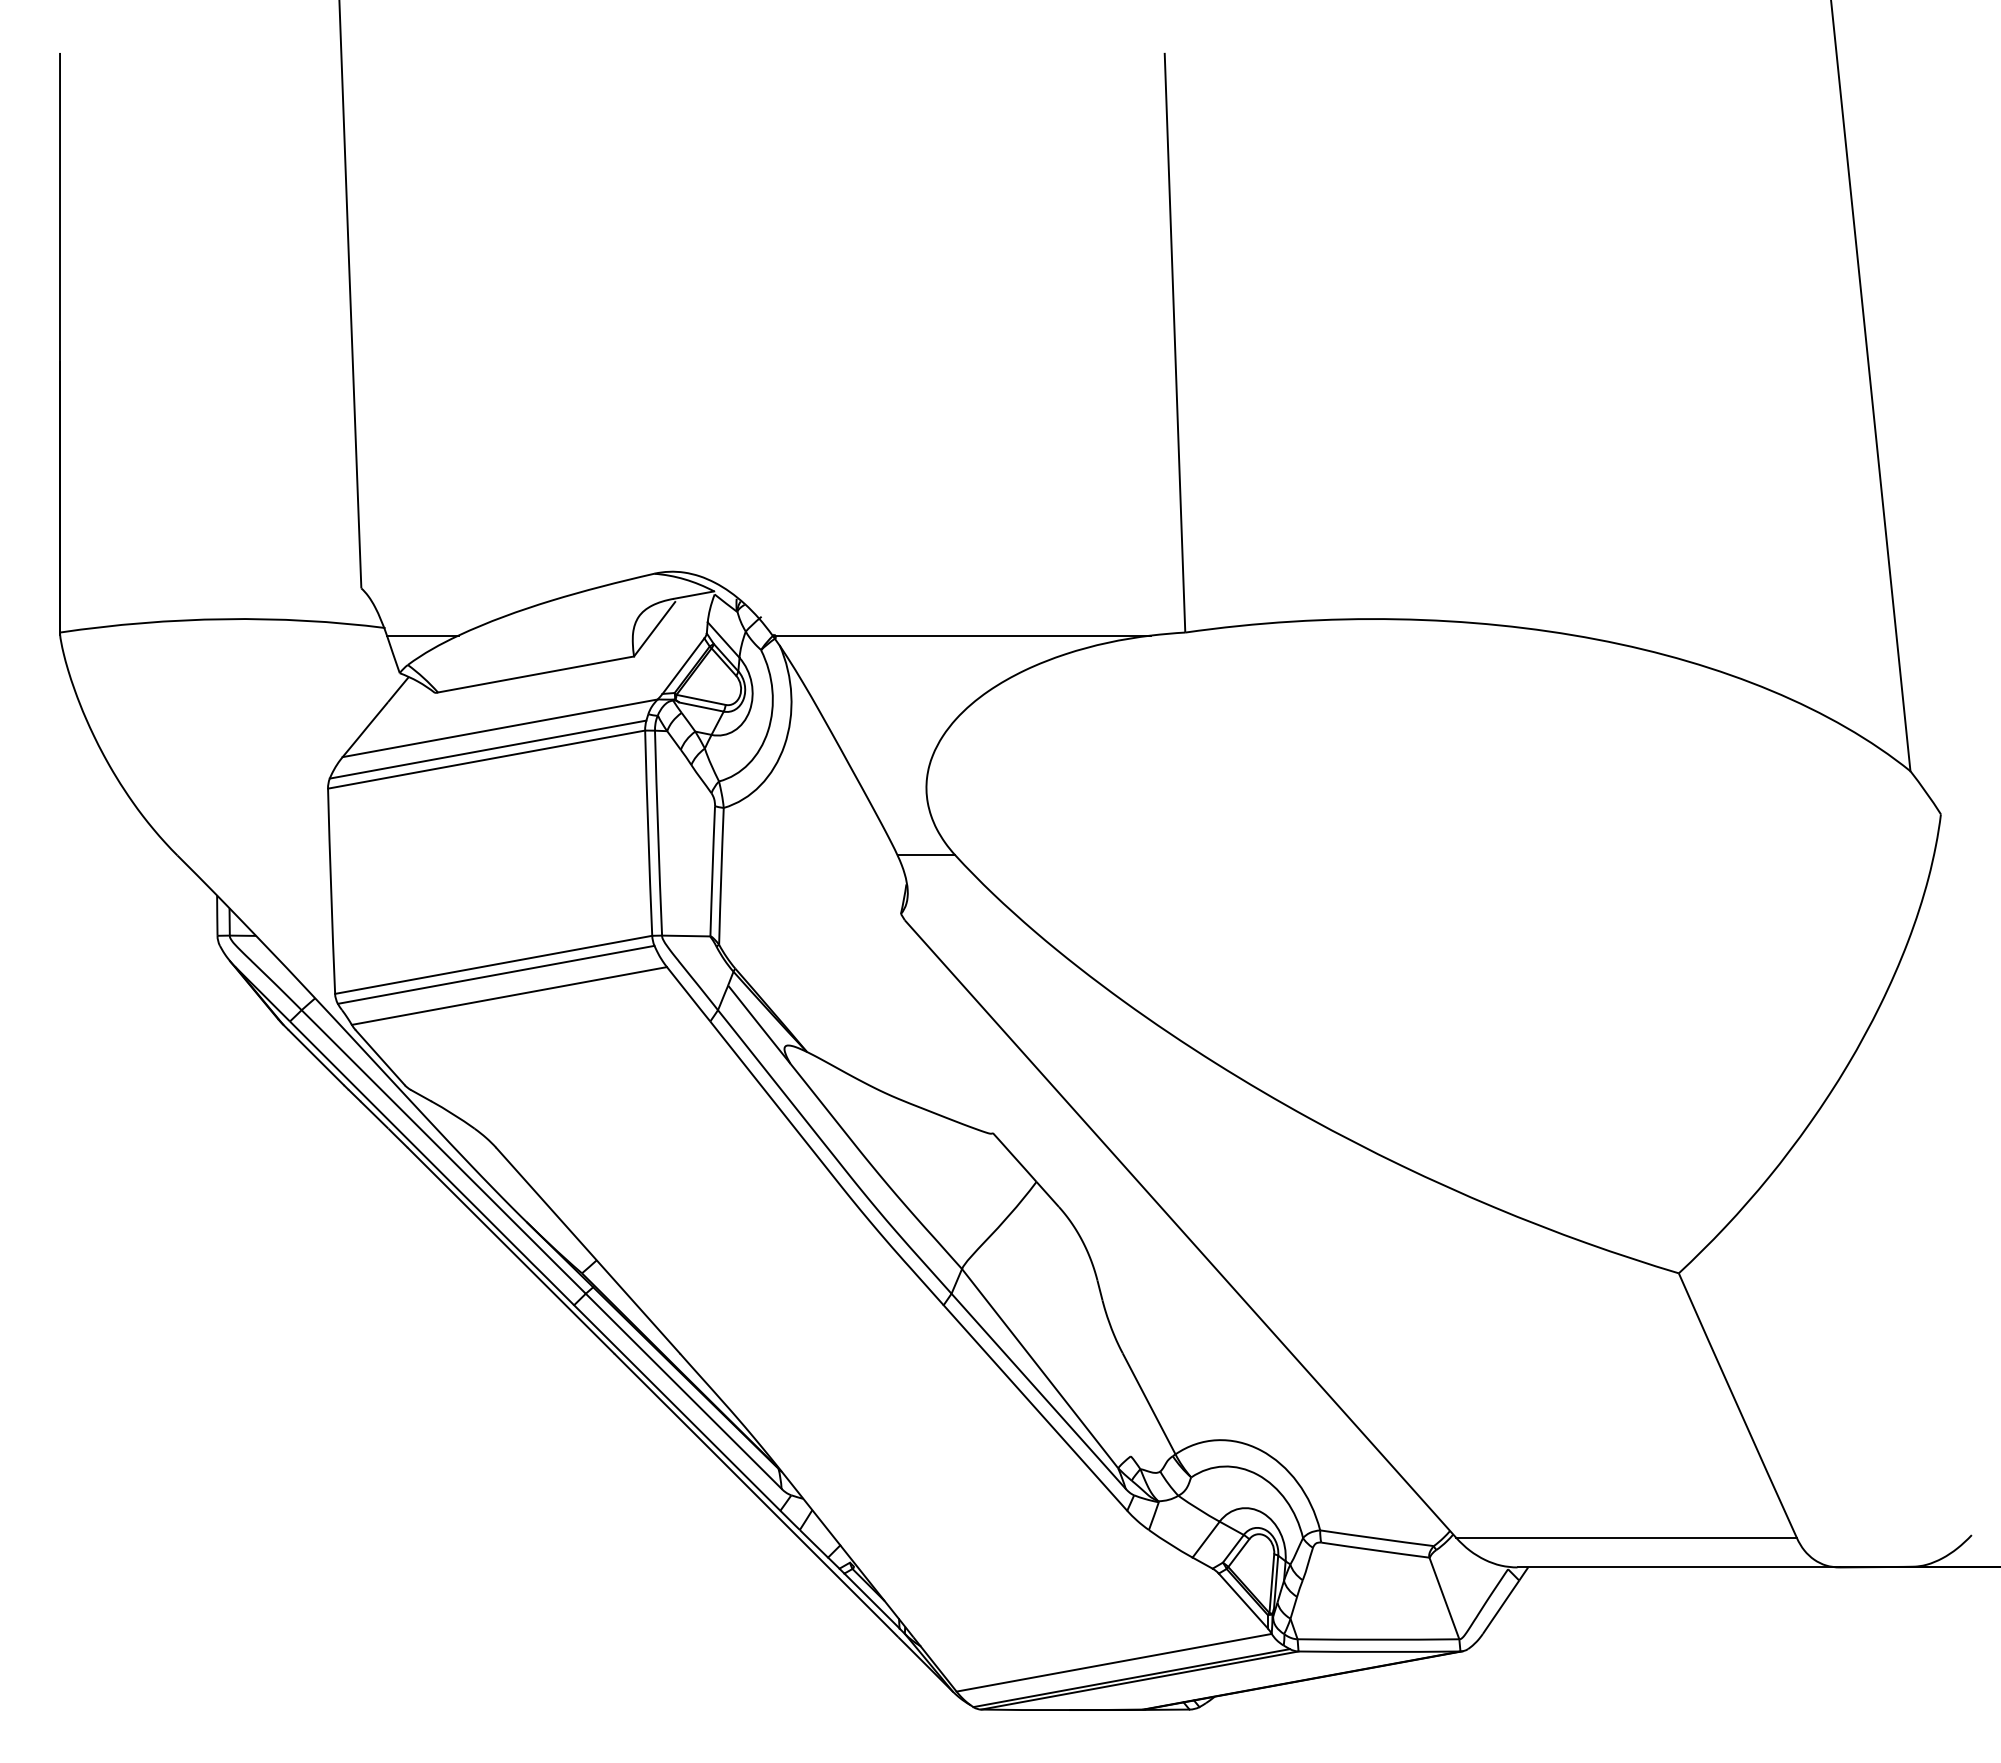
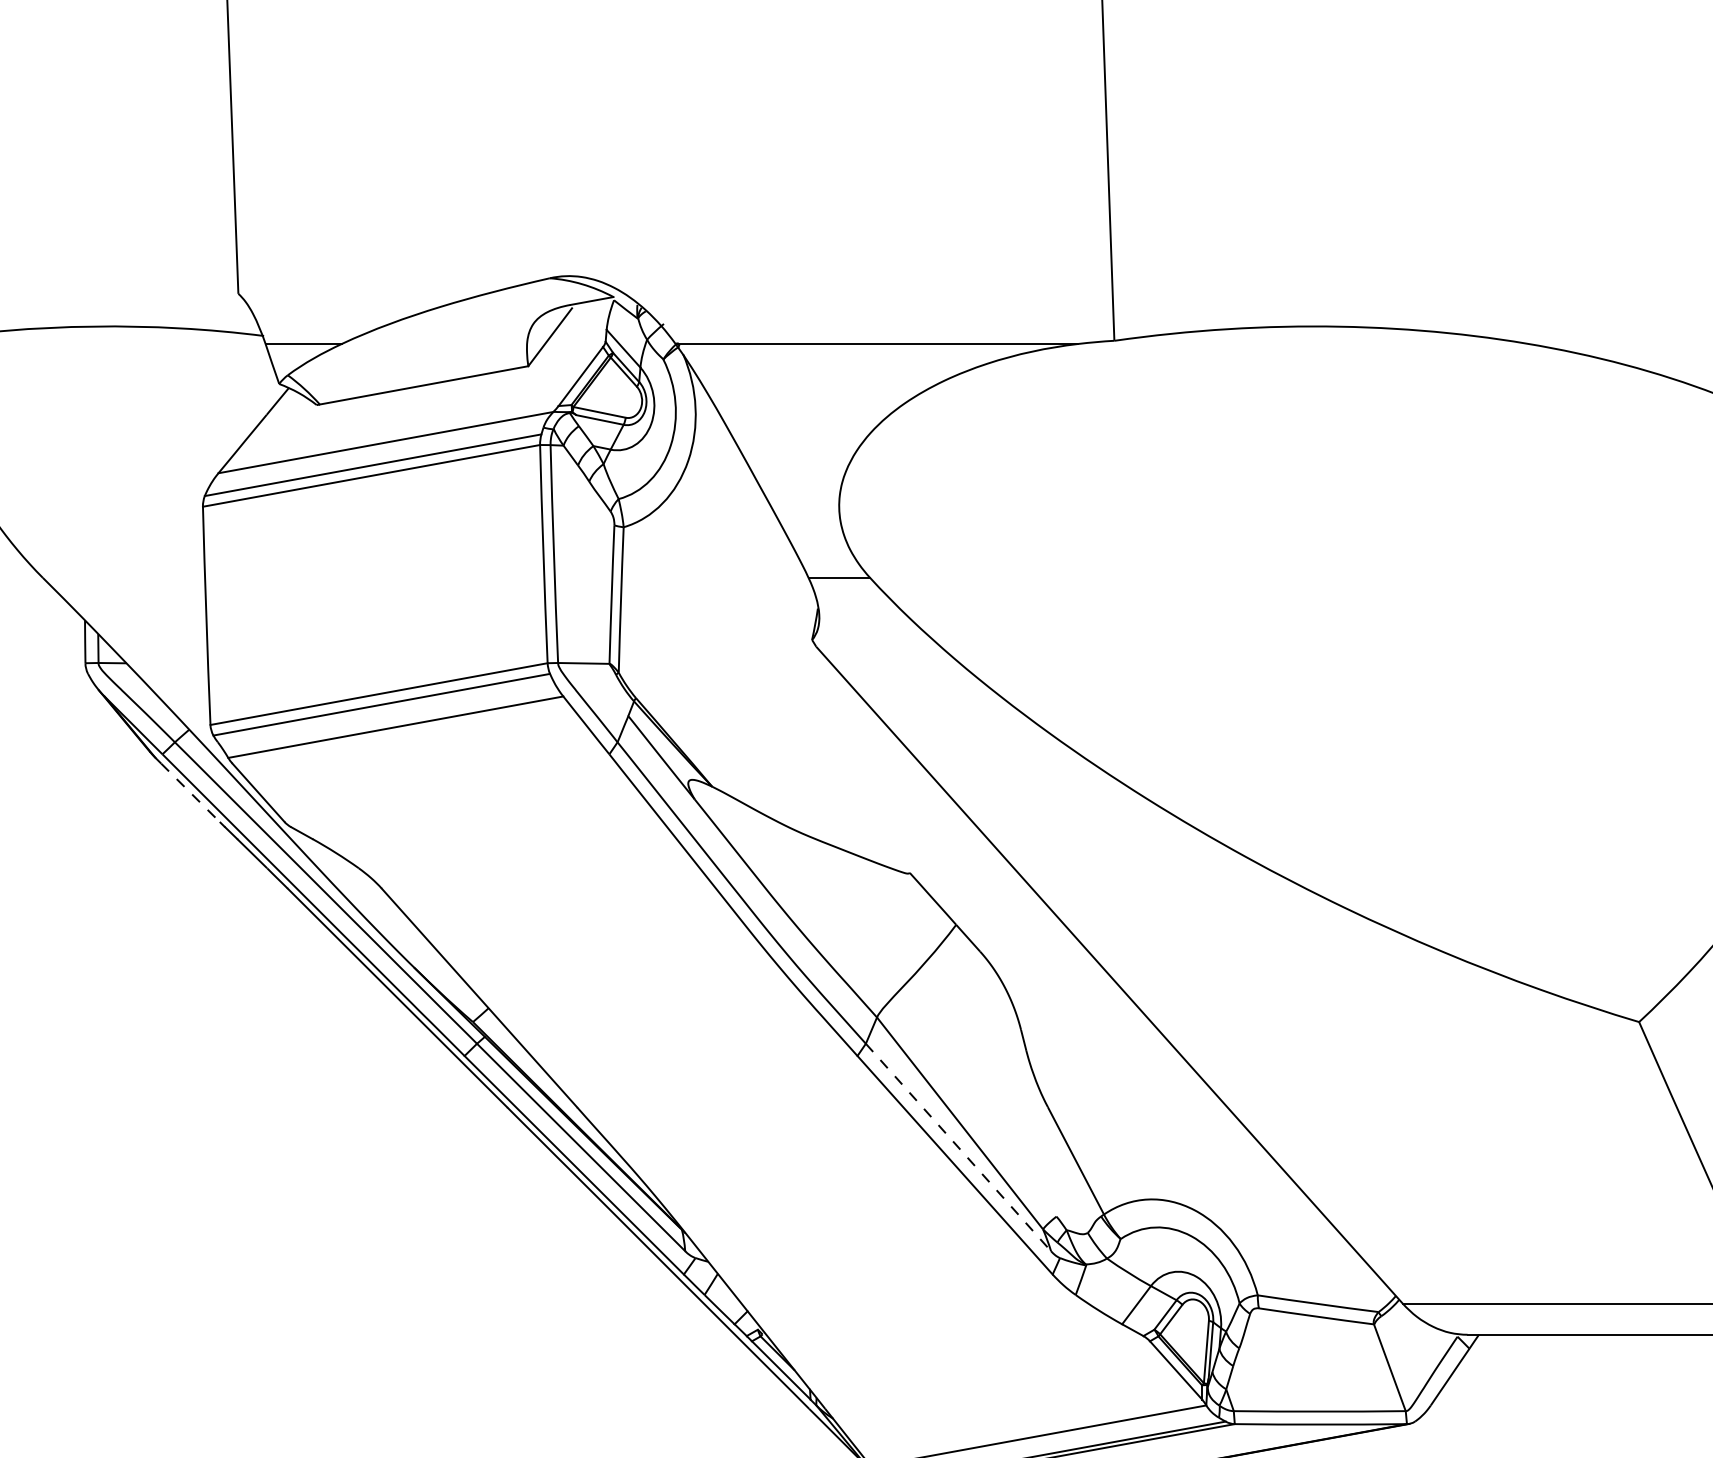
line: (316, 1057) -> (190, 792), solid -> dashed
line: (1038, 1391) -> (958, 1147), solid -> dashed

